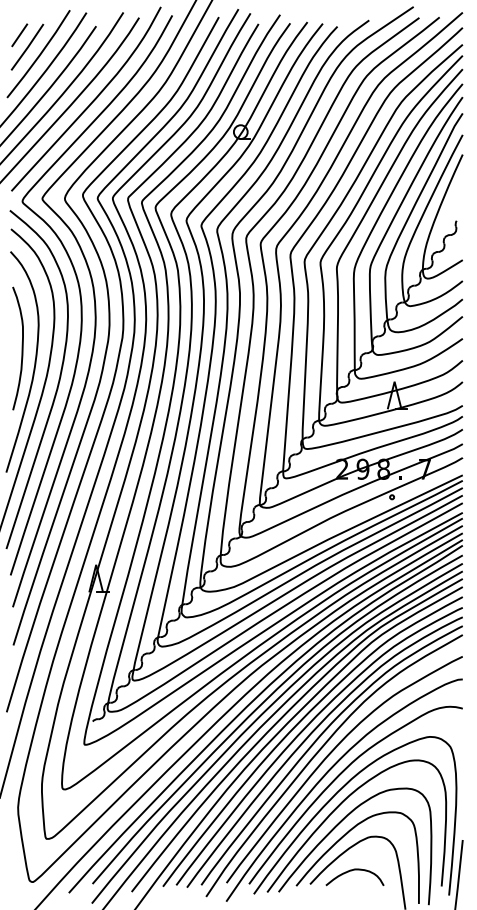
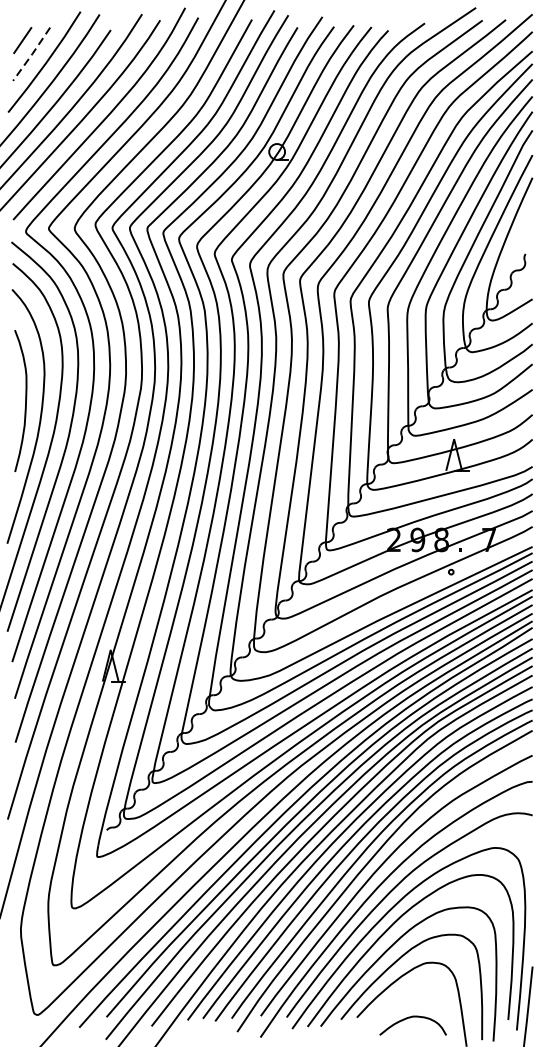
line: (28, 47) -> (32, 54), solid -> dashed
curve: (351, 871) -> (409, 1018), moved

